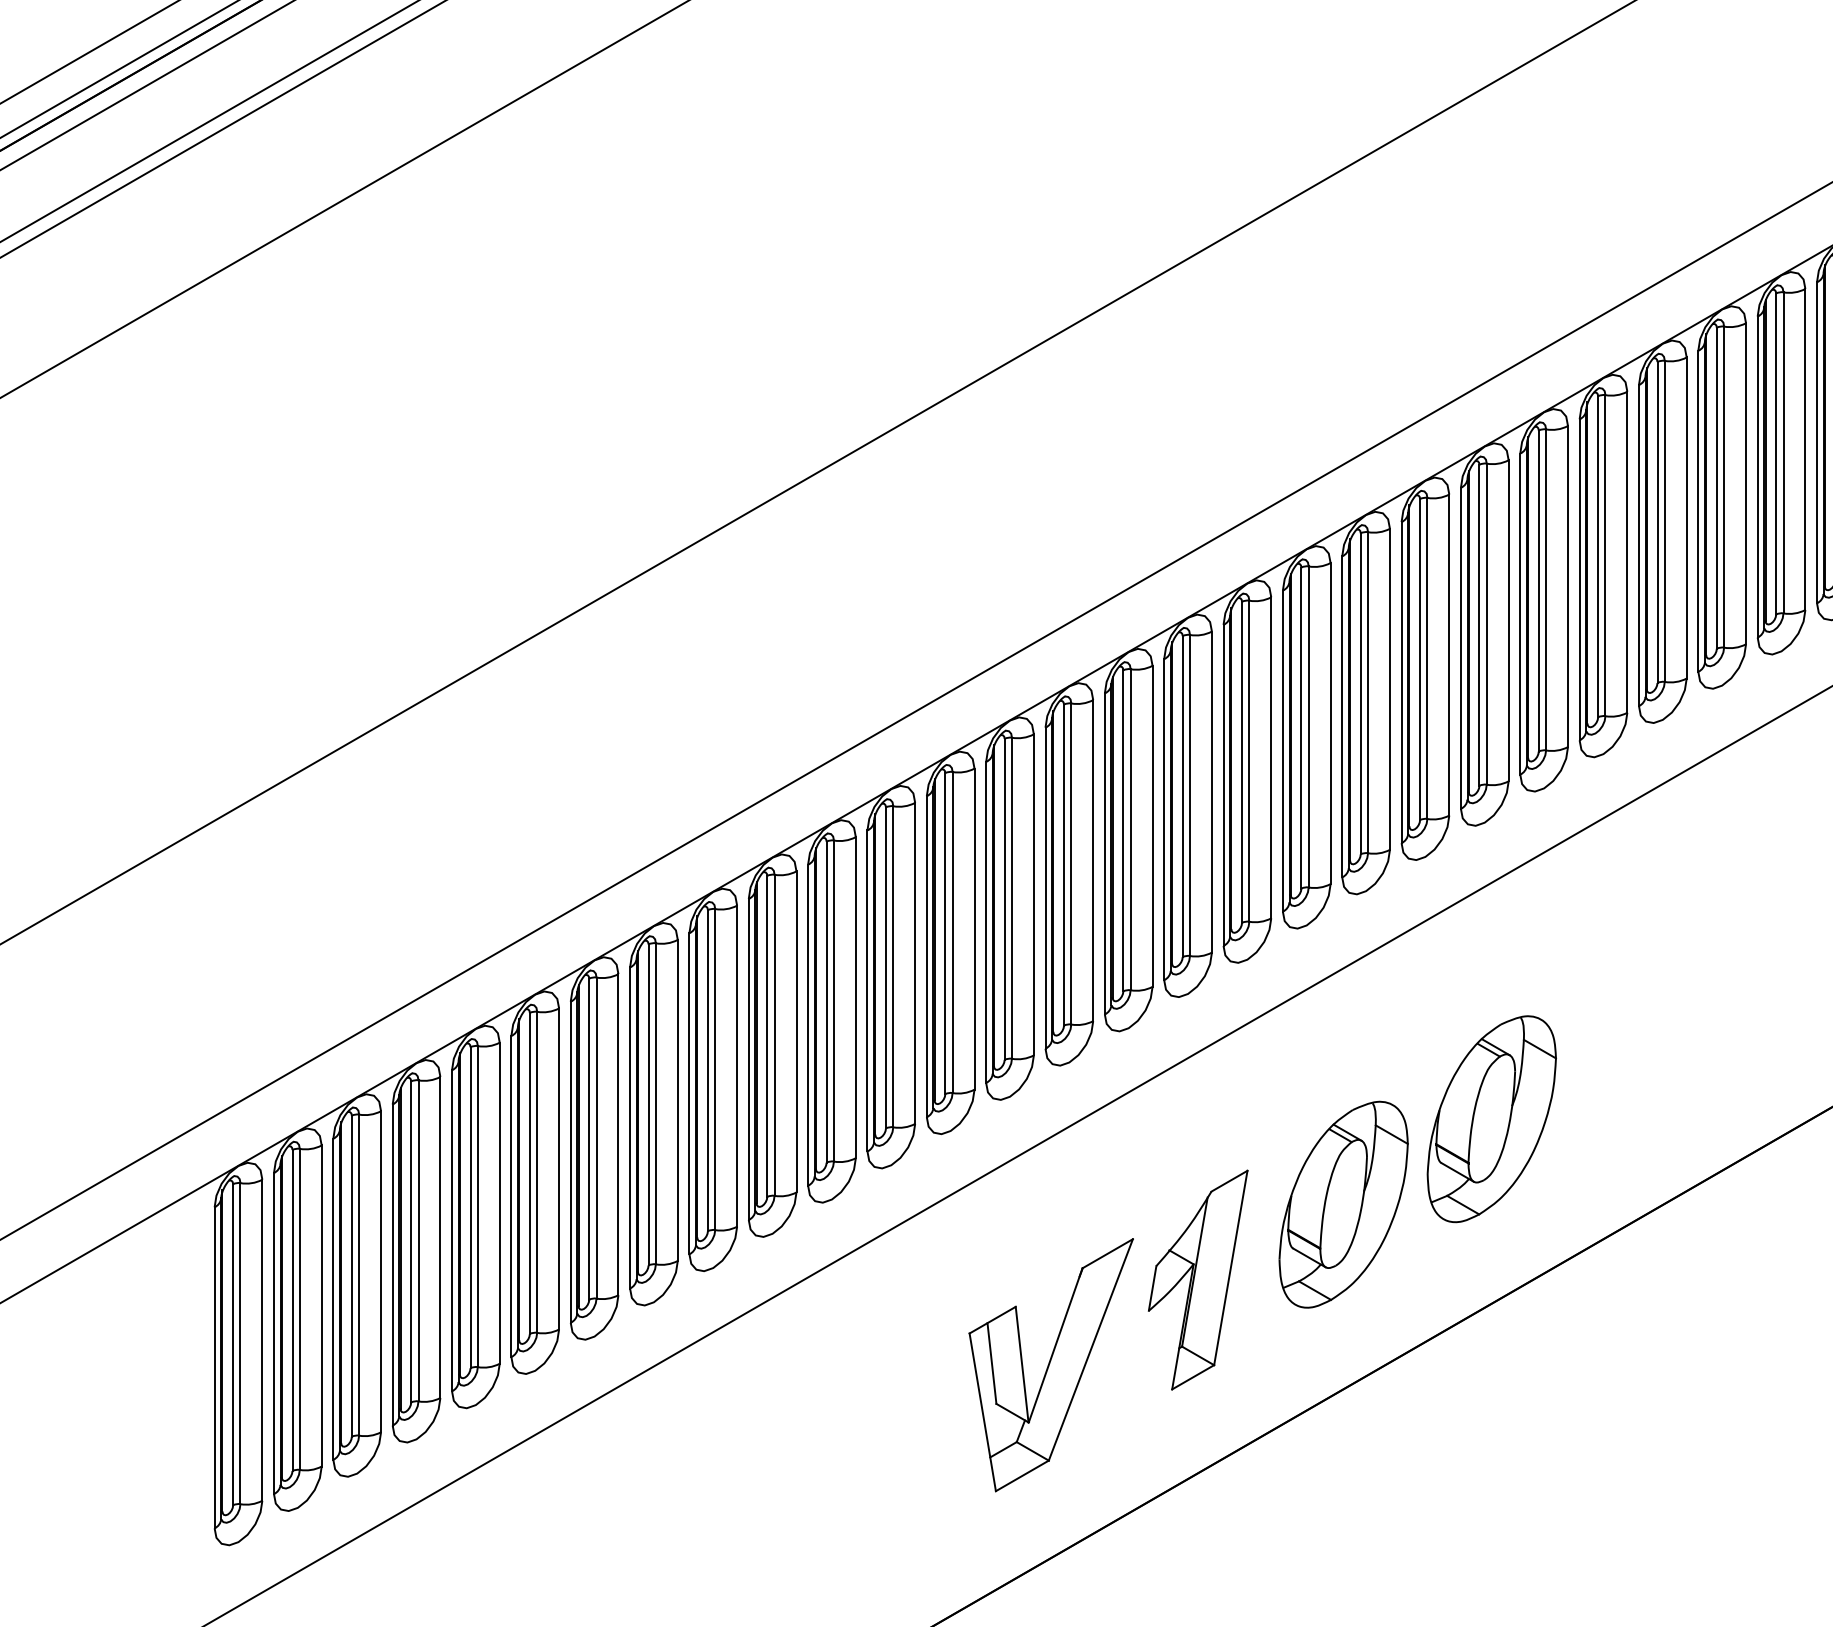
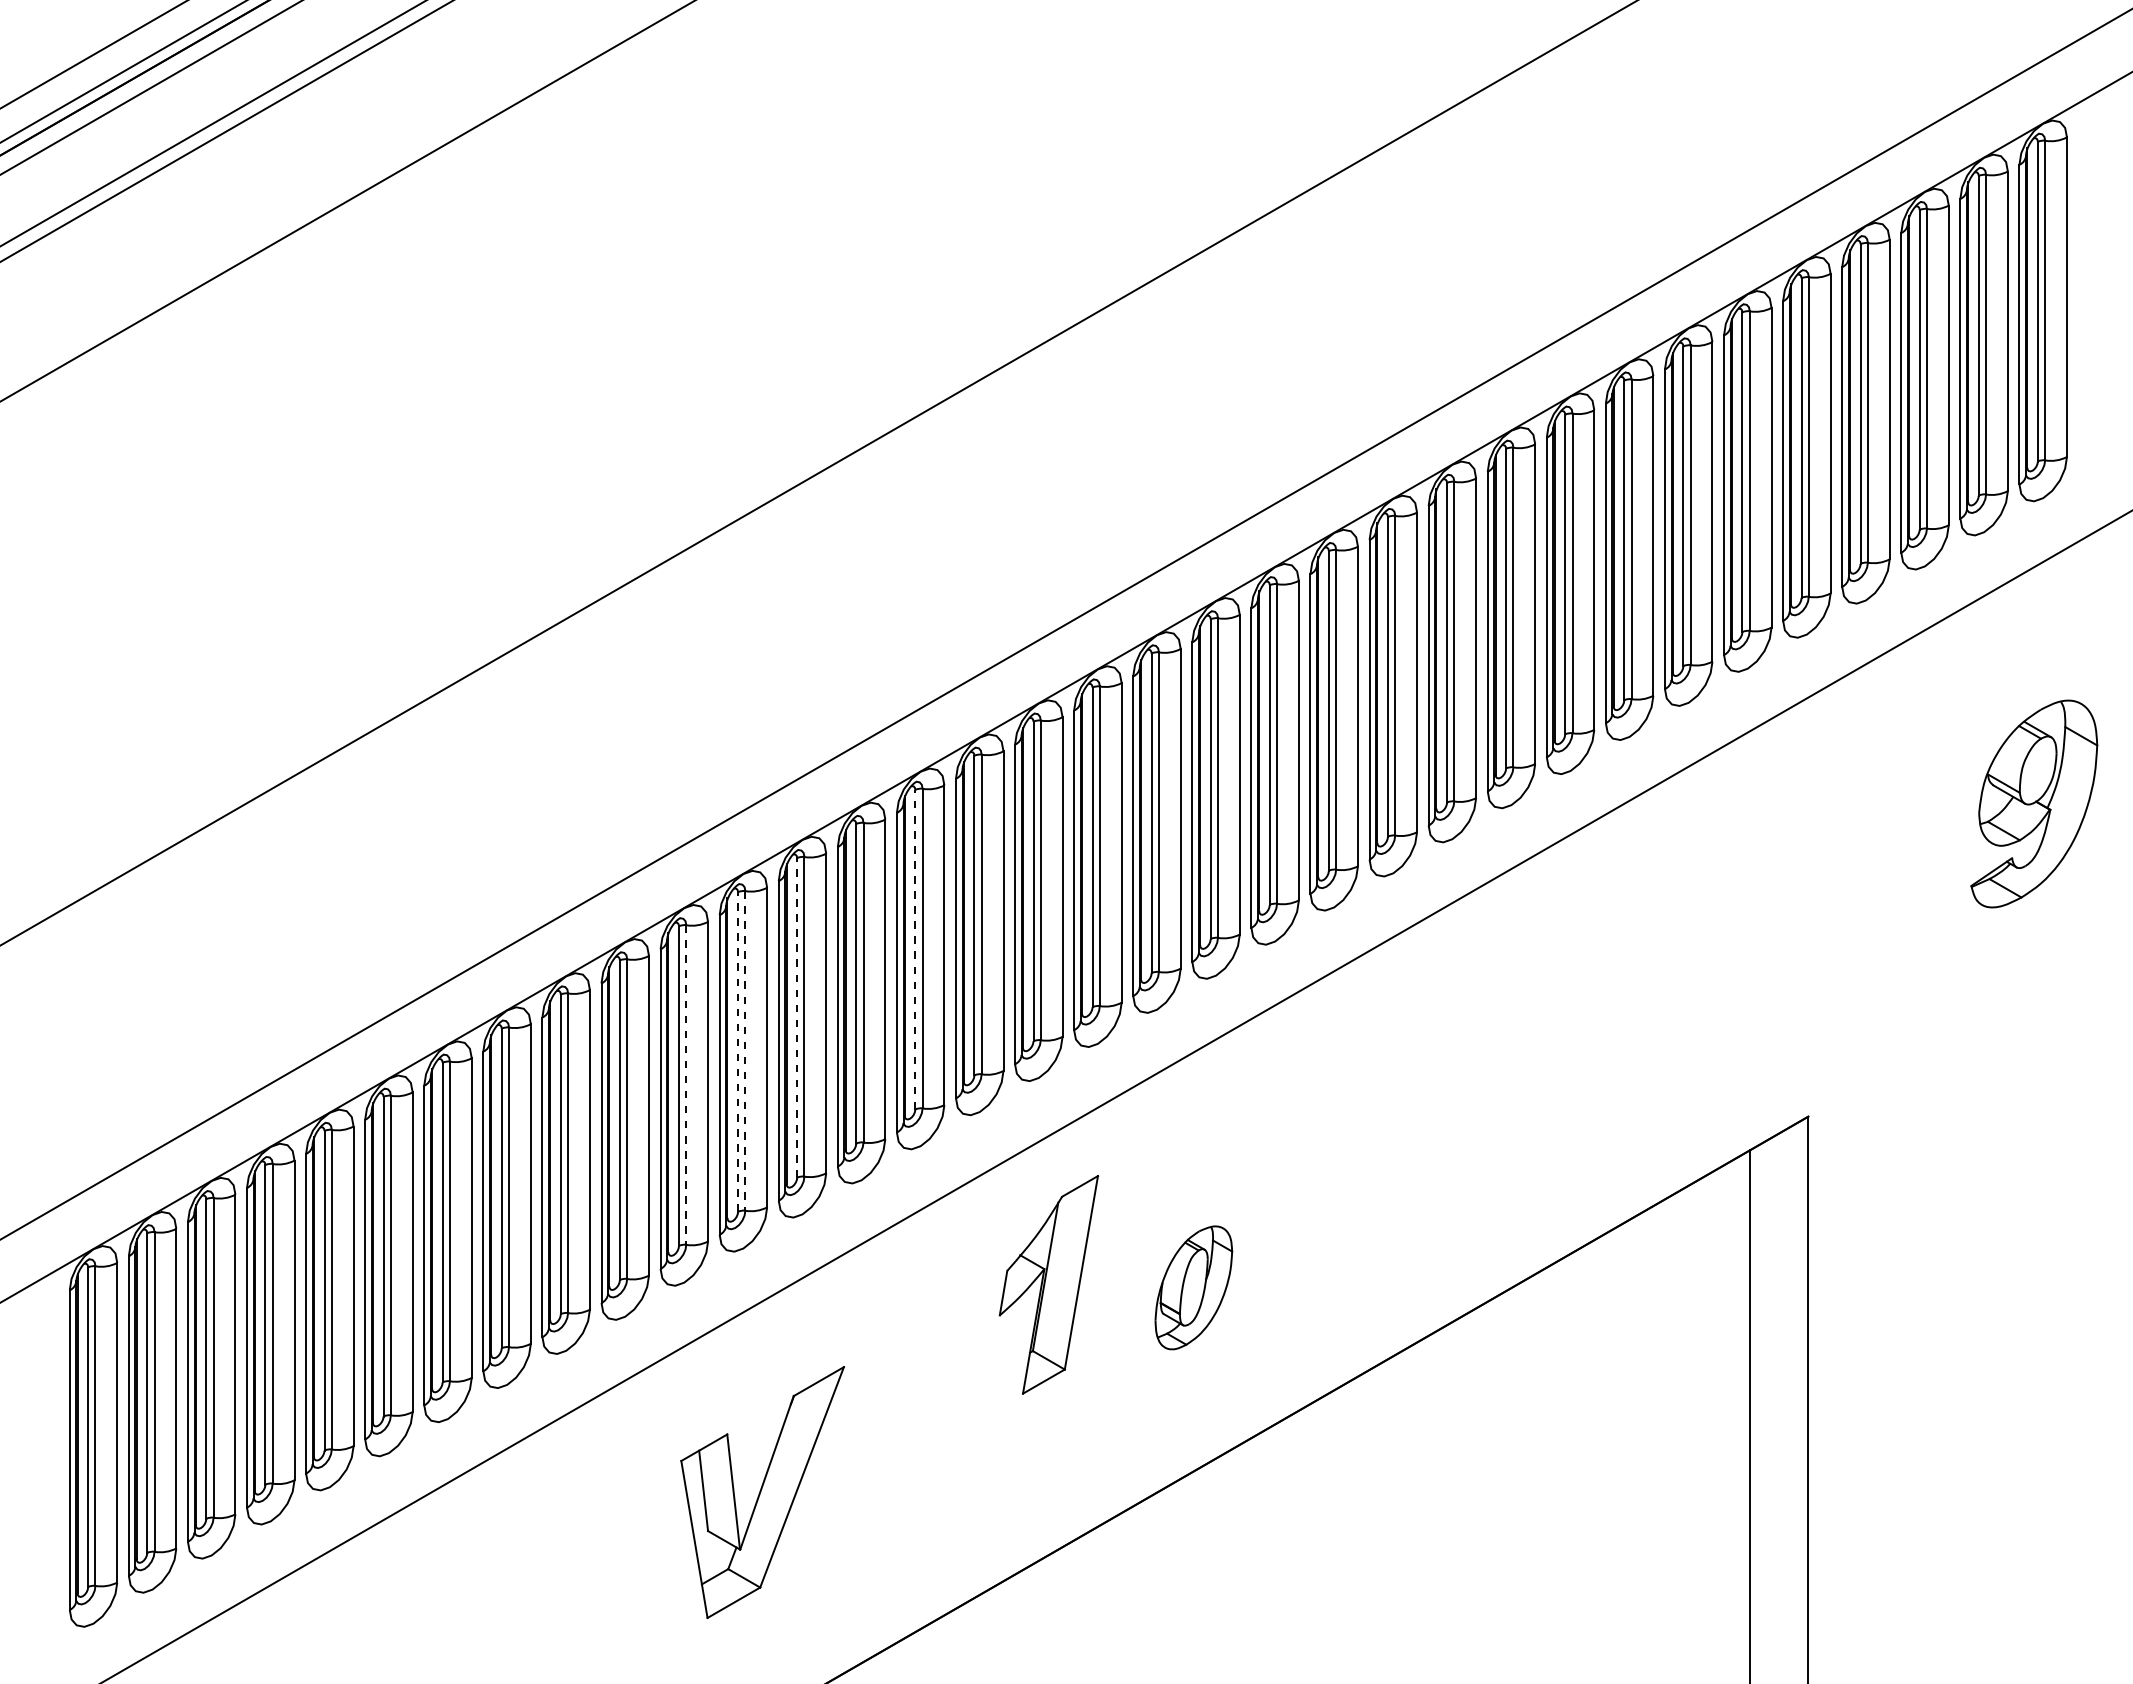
line: (1064, 864) -> (915, 949), solid -> dashed
line: (945, 933) -> (797, 1017), solid -> dashed
line: (893, 966) -> (745, 1050), solid -> dashed
line: (886, 968) -> (738, 1052), solid -> dashed
line: (834, 1001) -> (686, 1085), solid -> dashed
part: (1492, 1119) -> (1341, 1202), removed
part: (1343, 1204) -> (1193, 1287), size x0.6
part: (1197, 1279) -> (1048, 1284), moved
part: (1051, 1365) -> (762, 1492), moved

